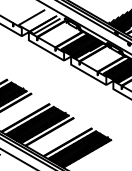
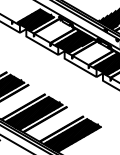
hatch: (38, 21) -> (35, 19), added

